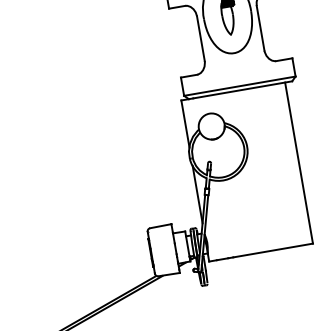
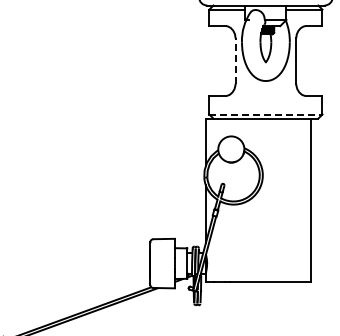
line: (200, 39) -> (235, 61), solid -> dashed
line: (239, 86) -> (265, 114), solid -> dashed

